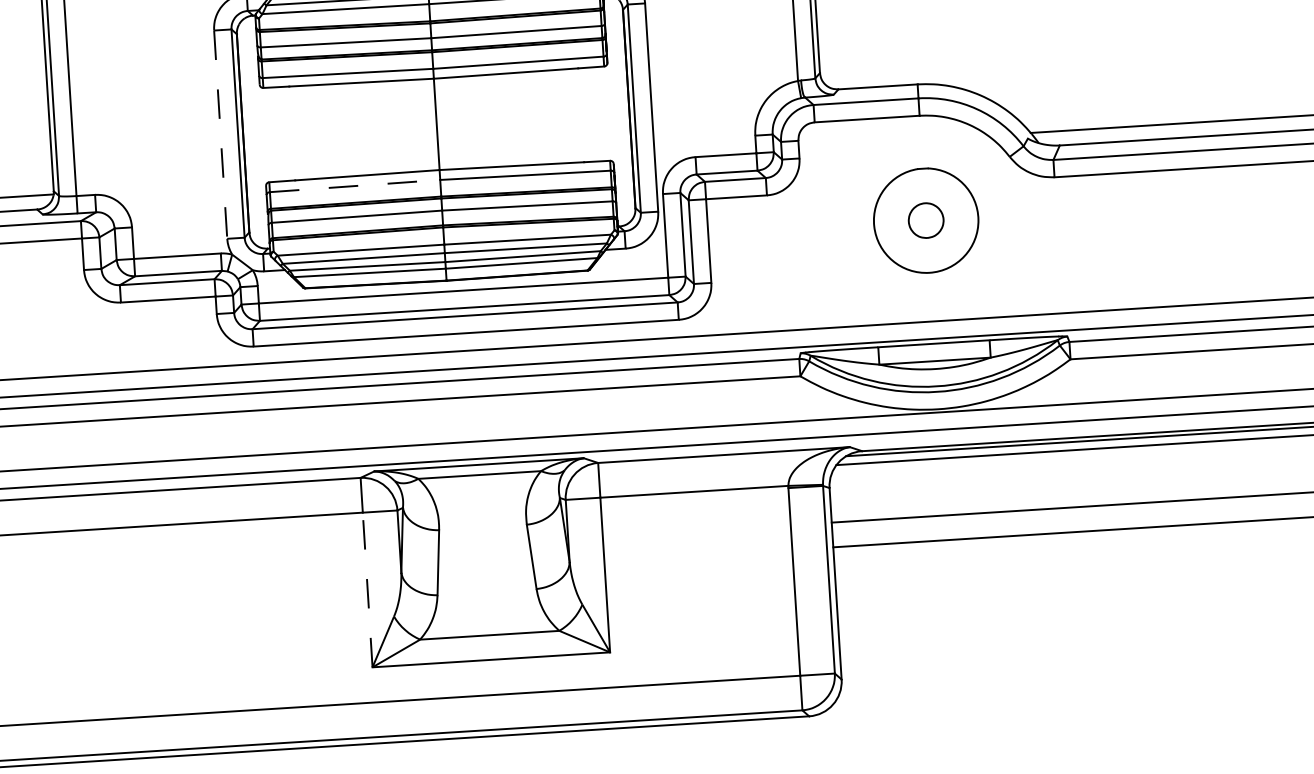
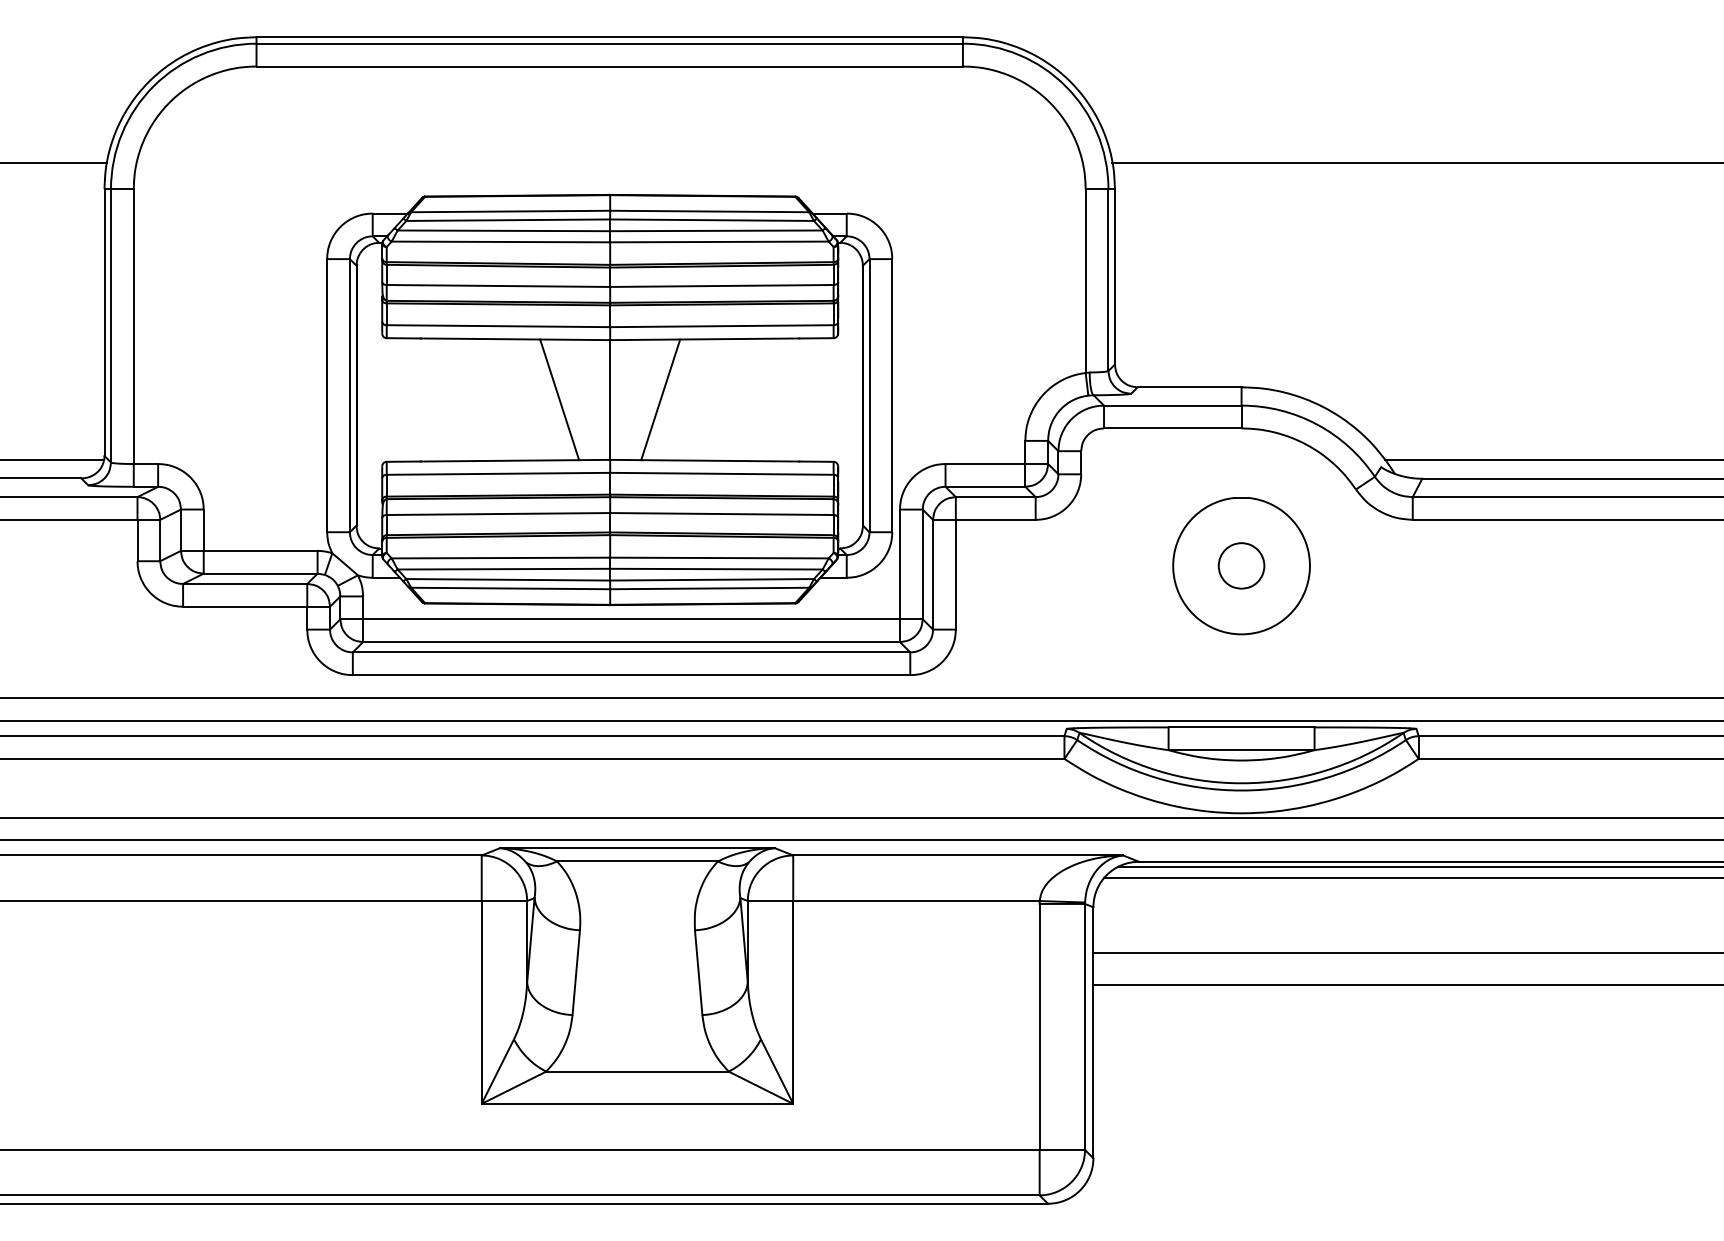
line: (475, 121) -> (660, 399), added
line: (398, 126) -> (559, 399), added
line: (220, 134) -> (327, 395), dashed -> solid
line: (355, 185) -> (498, 473), dashed -> solid
line: (367, 589) -> (481, 1001), dashed -> solid

